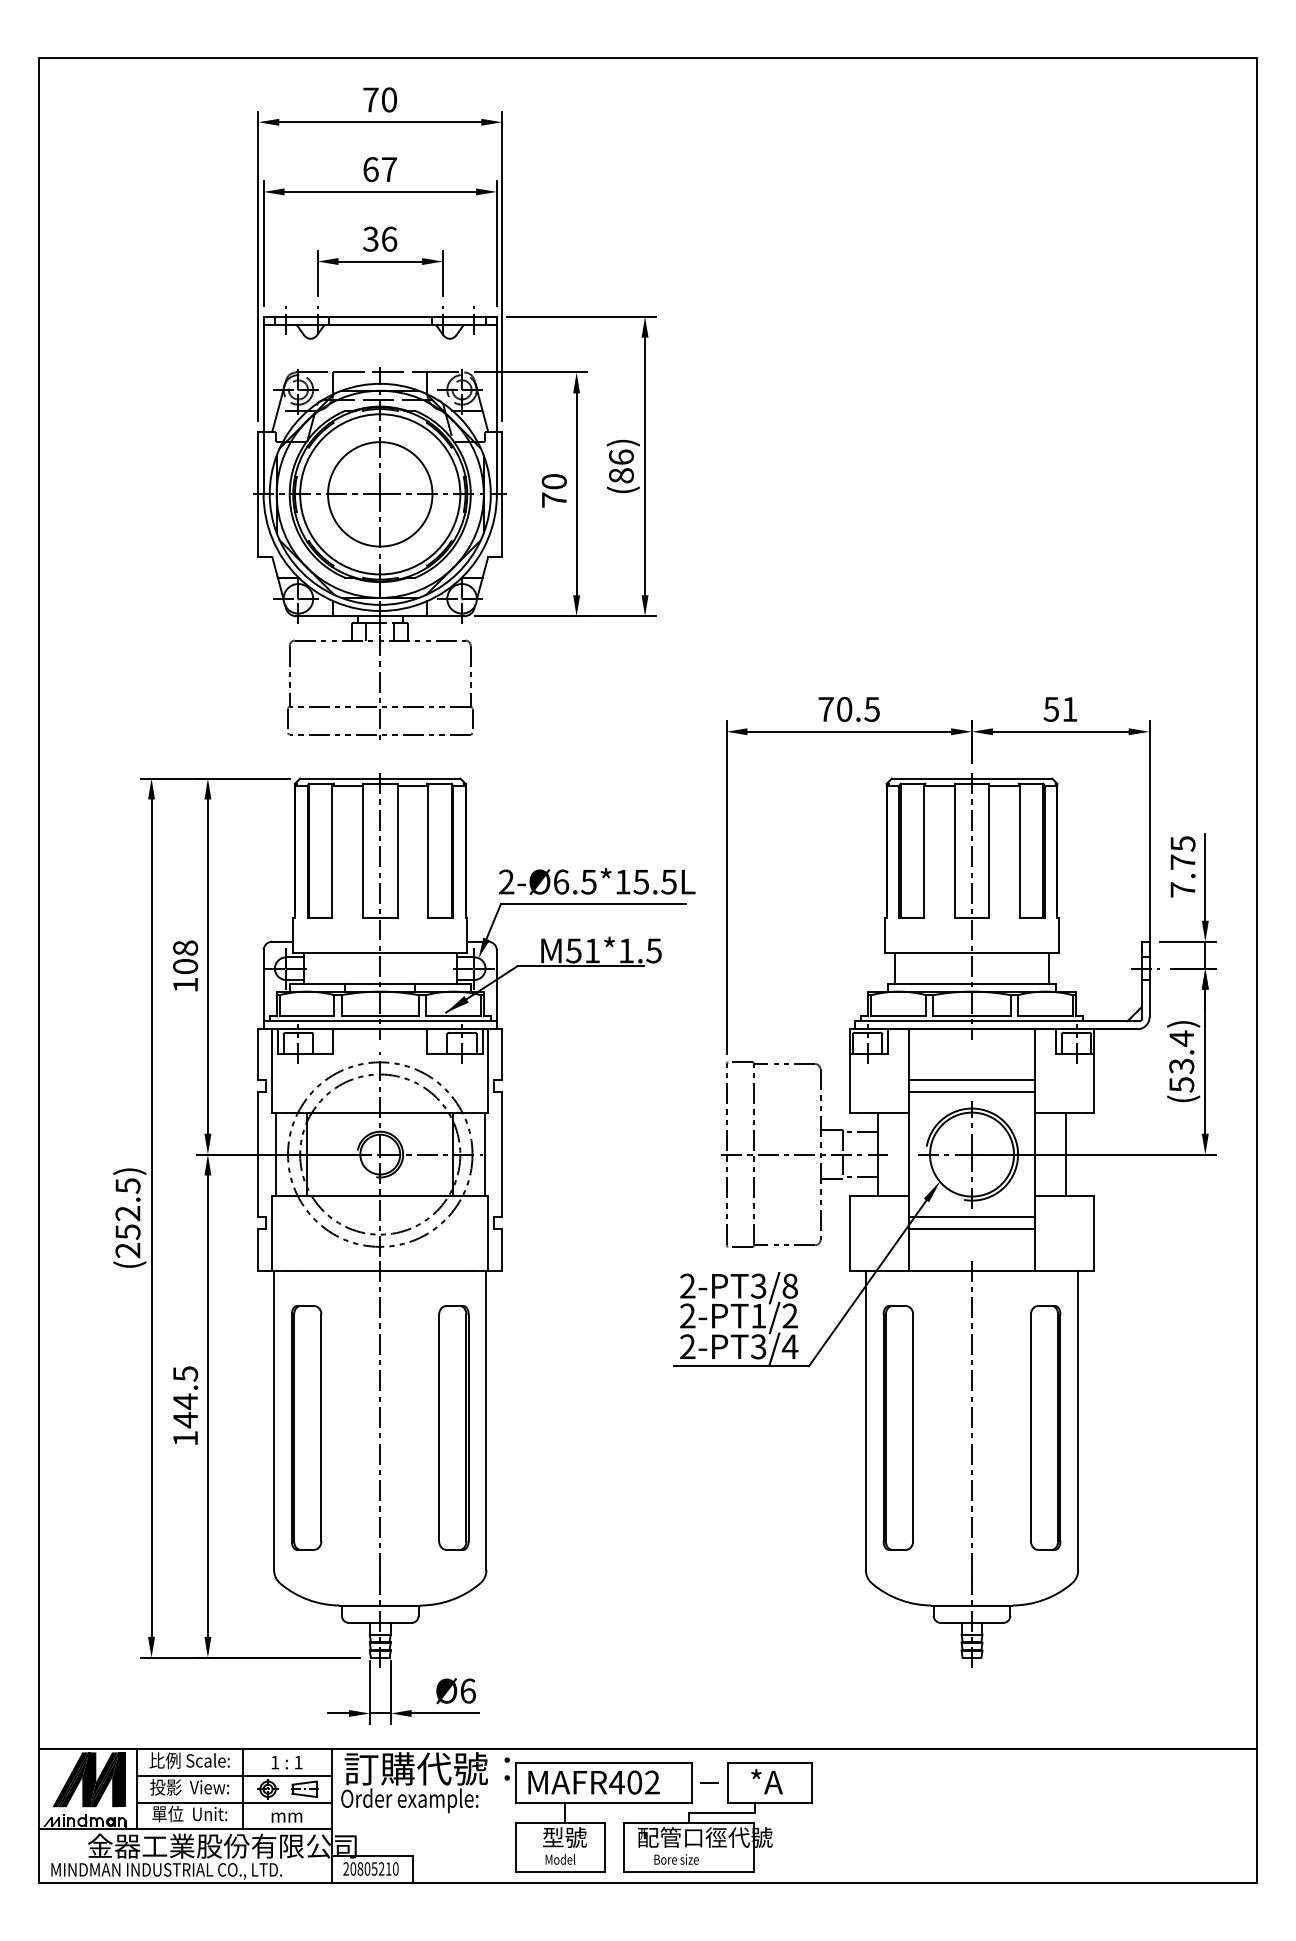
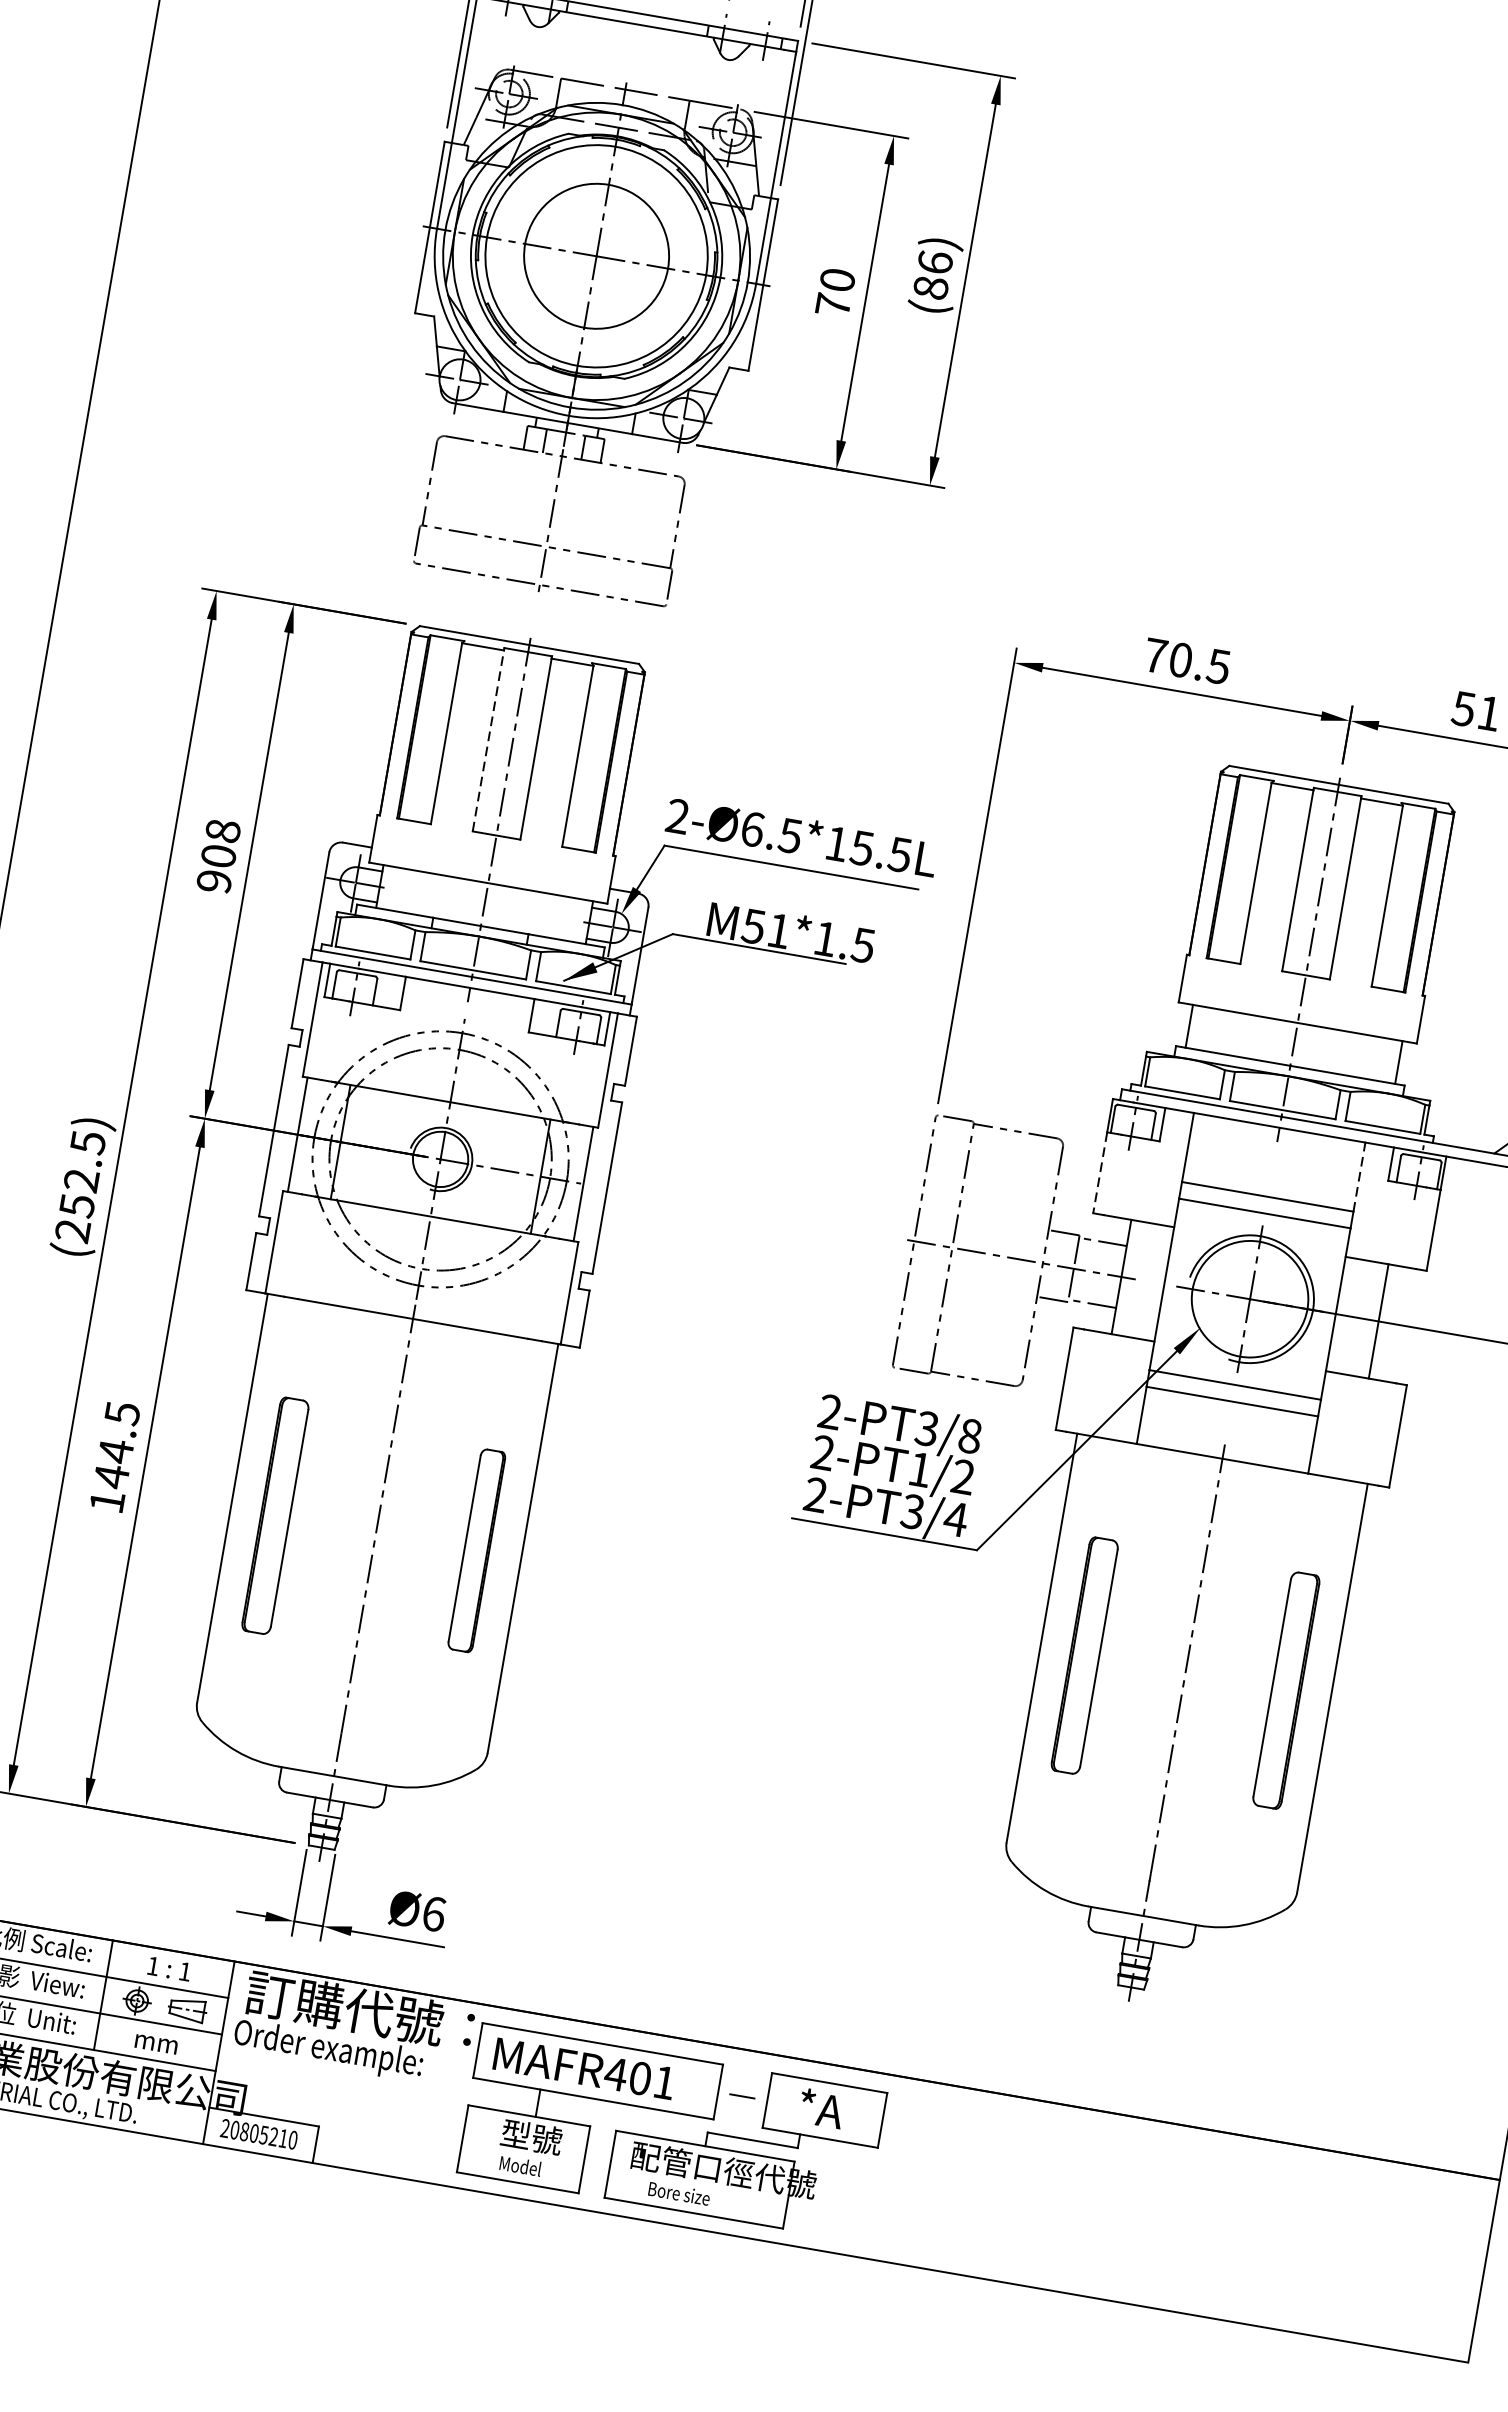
line: (362, 851) -> (487, 740), solid -> dashed
text: (185, 984) -> (214, 880), 108 -> 908
line: (1034, 1054) -> (1359, 1177), solid -> dashed
line: (850, 1083) -> (1100, 1173), solid -> dashed
part: (306, 1427) -> (275, 1515), size x0.7
part: (453, 1427) -> (476, 1549), size x0.6
part: (898, 1427) -> (1085, 1655), size x0.7
part: (1045, 1427) -> (1286, 1689), size x0.7
text: (652, 1782) -> (664, 2082), MAFR402 -> MAFR401

